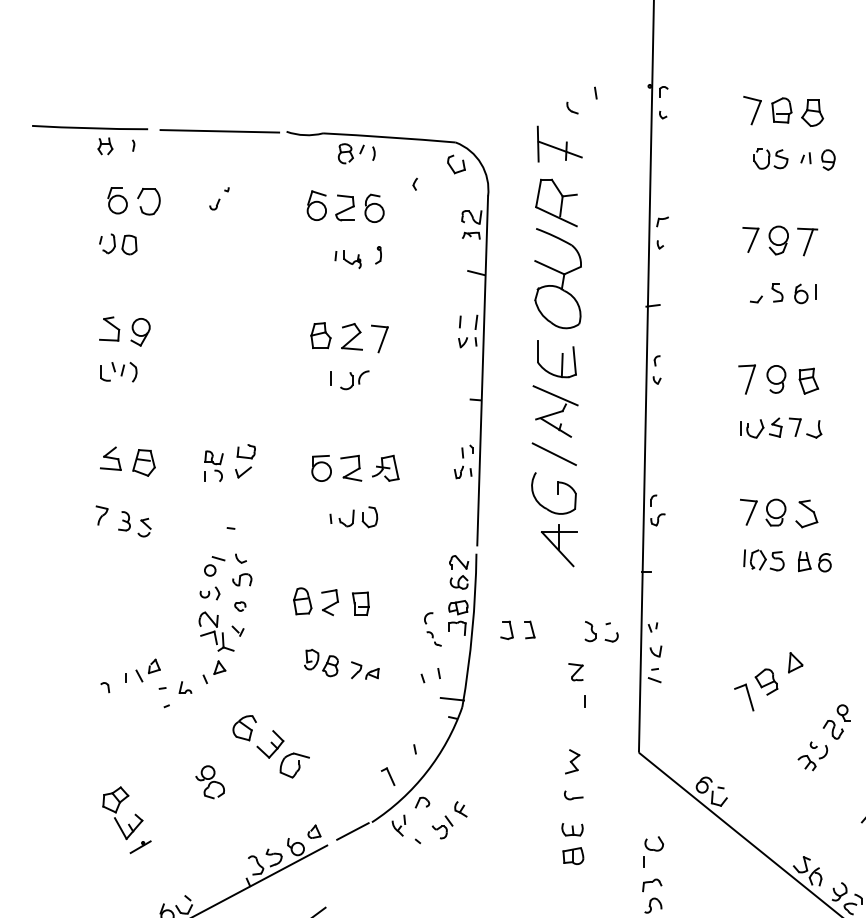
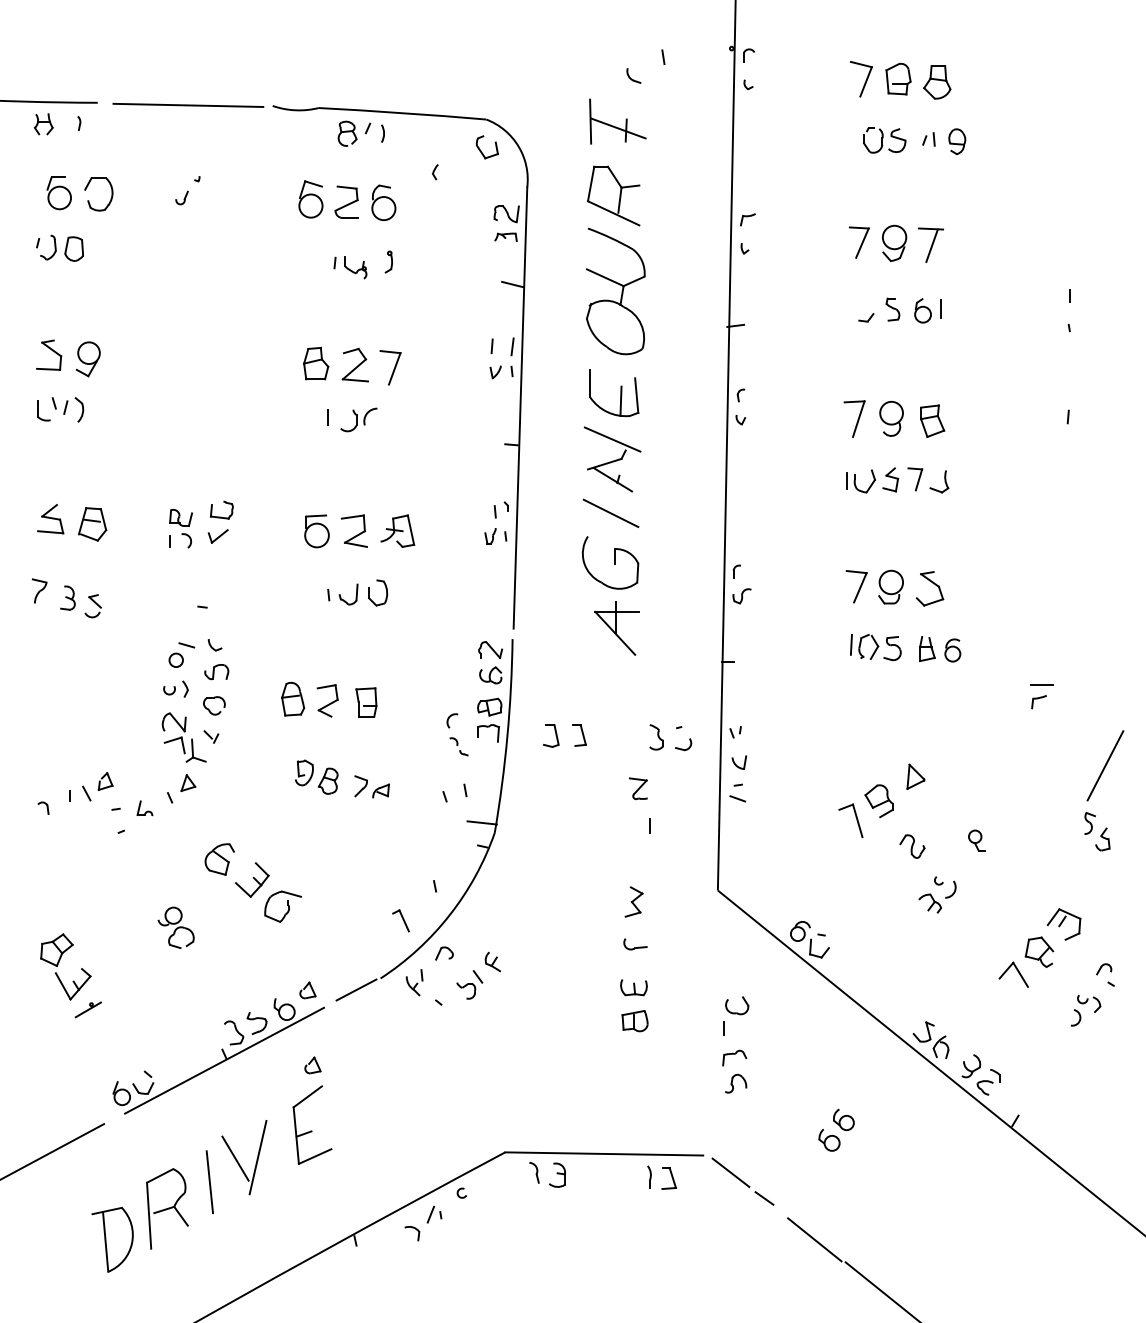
part: (239, 606) -> (213, 705), size x1.6
part: (833, 729) -> (912, 846), moved
part: (318, 891) -> (312, 1065), added

